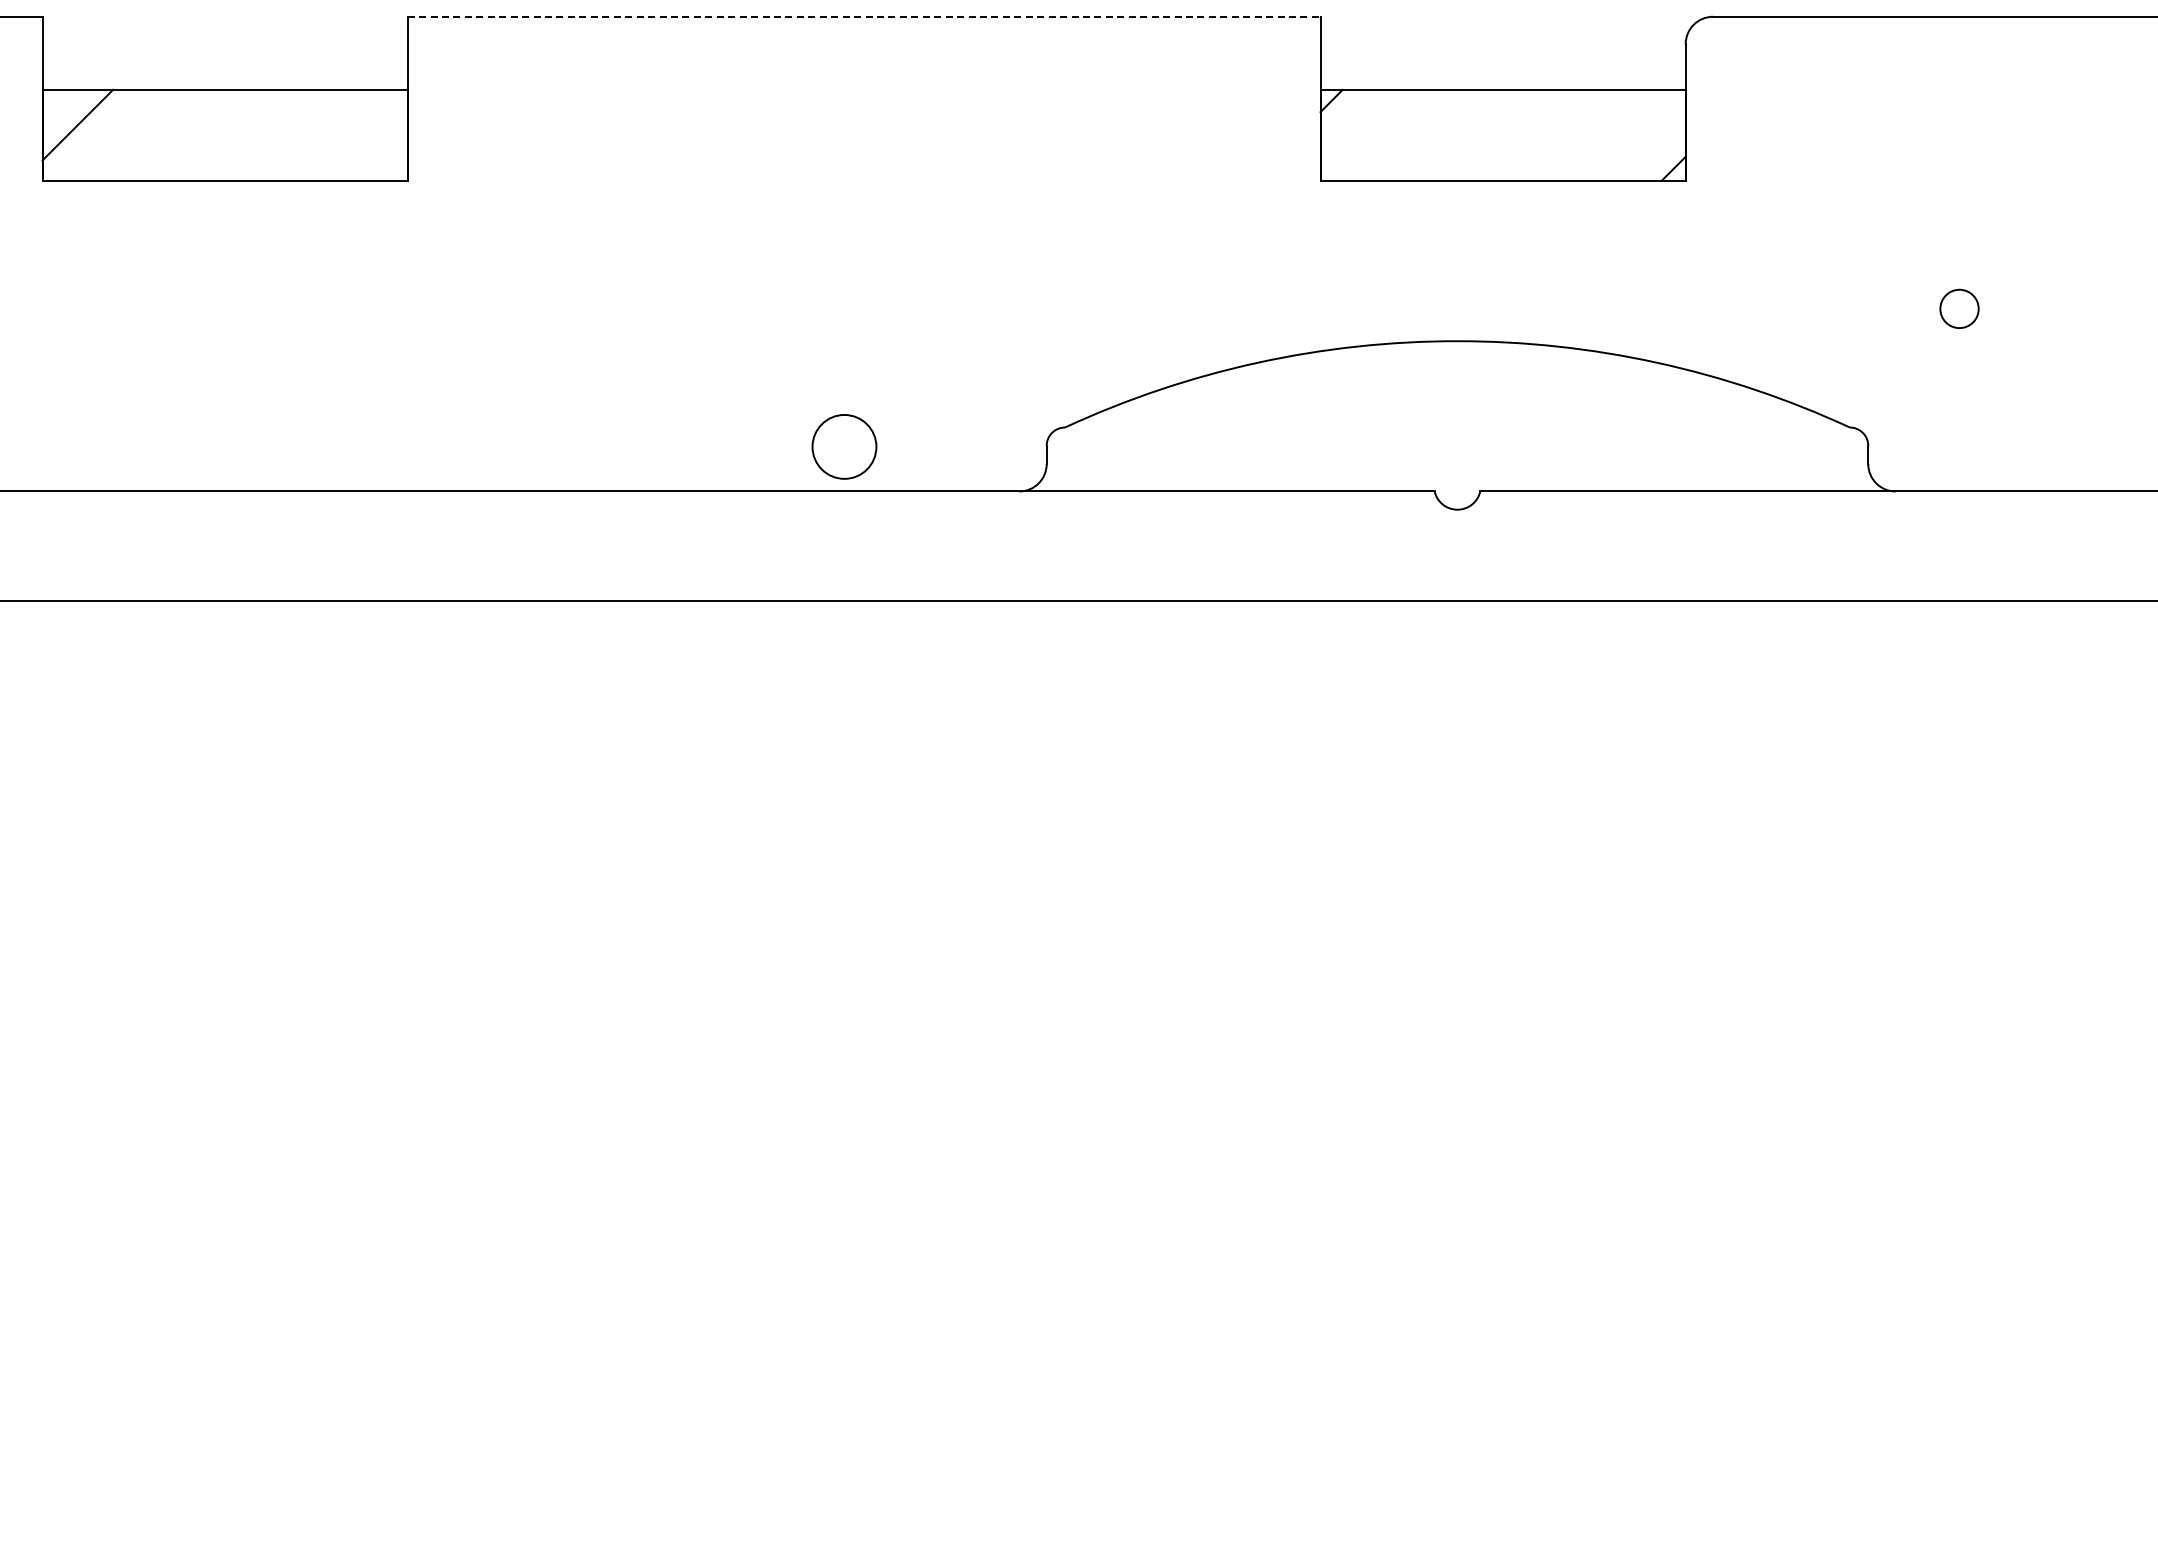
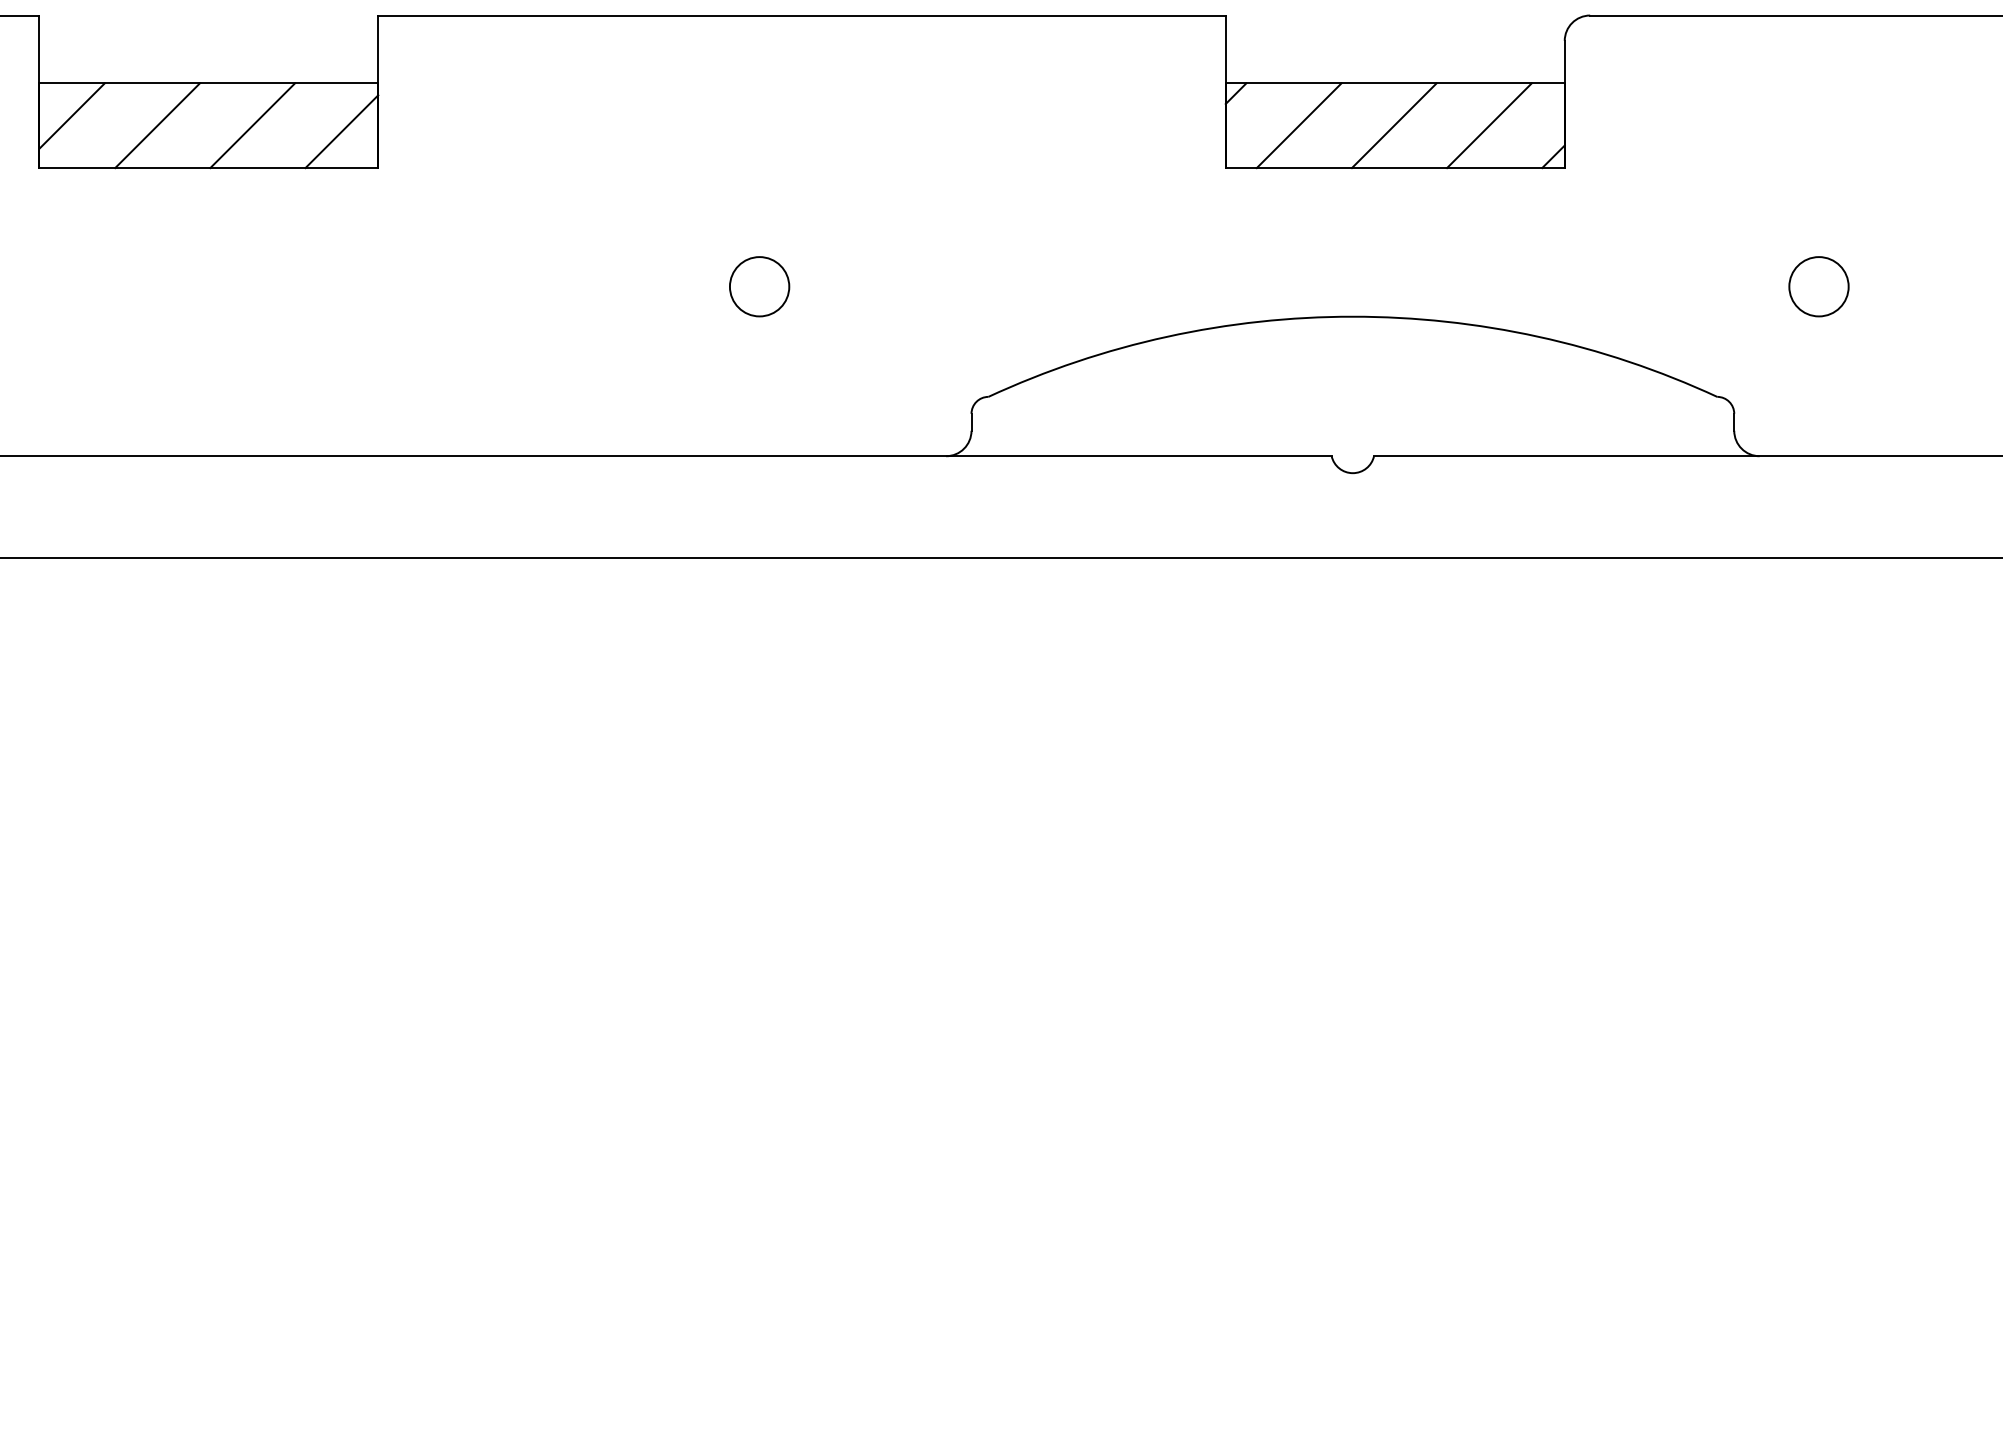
line: (864, 16) -> (802, 15), dashed -> solid
line: (169, 135) -> (157, 125), added
line: (272, 135) -> (252, 125), added
line: (1399, 135) -> (1299, 125), added
line: (1501, 135) -> (1393, 125), added
line: (1604, 135) -> (1489, 125), added
line: (368, 141) -> (341, 131), added
circle: (1959, 308) -> (1818, 286), size x1.67
circle: (844, 446) -> (759, 286), moved

